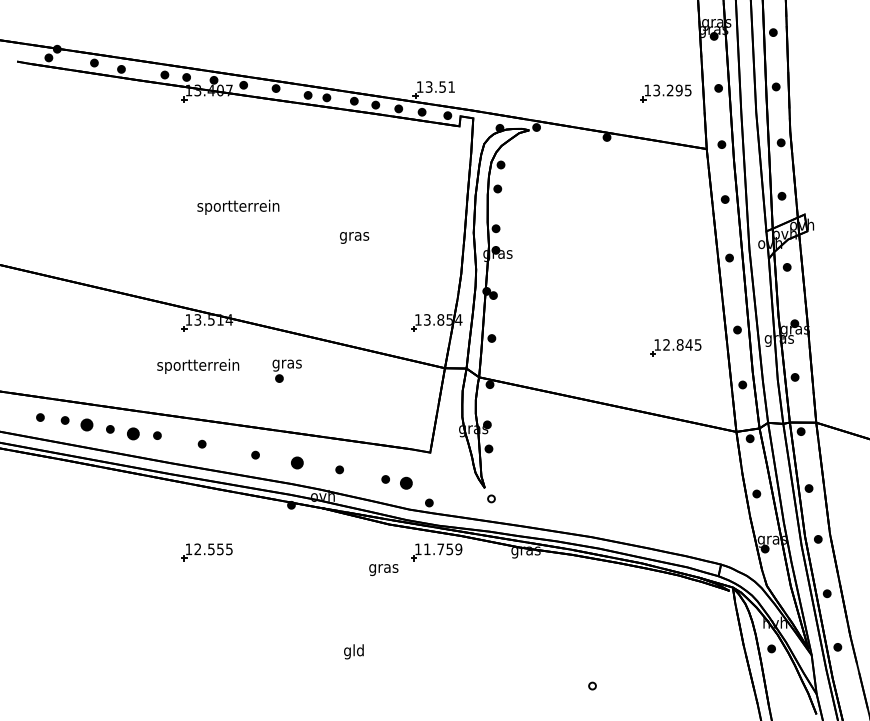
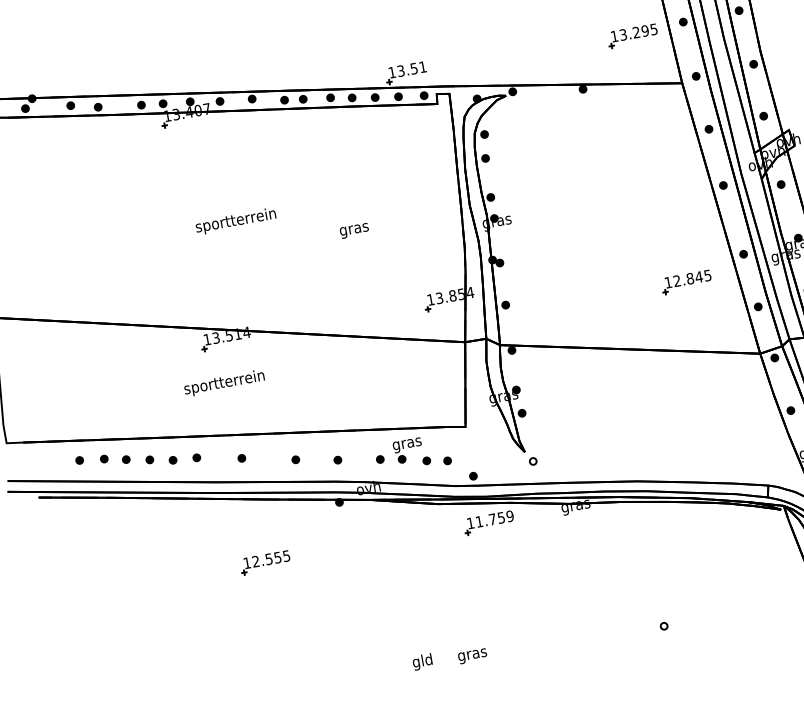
part: (286, 370) -> (407, 450), moved
part: (86, 424) -> (125, 459), size x0.62
part: (133, 433) -> (173, 459), size x0.62
part: (297, 462) -> (337, 459), size x0.62
part: (406, 482) -> (447, 460), size x0.62
text: (383, 569) -> (472, 655), moved
text: (353, 651) -> (422, 661), moved

